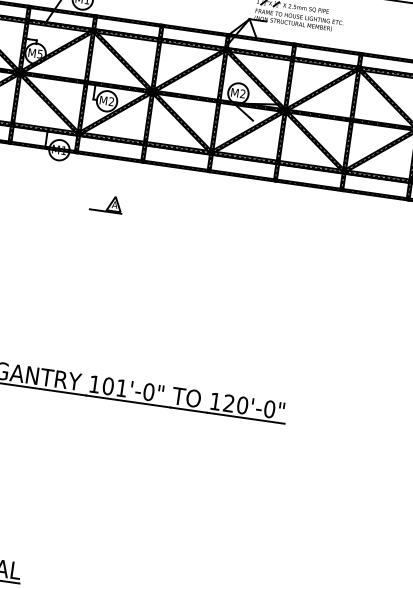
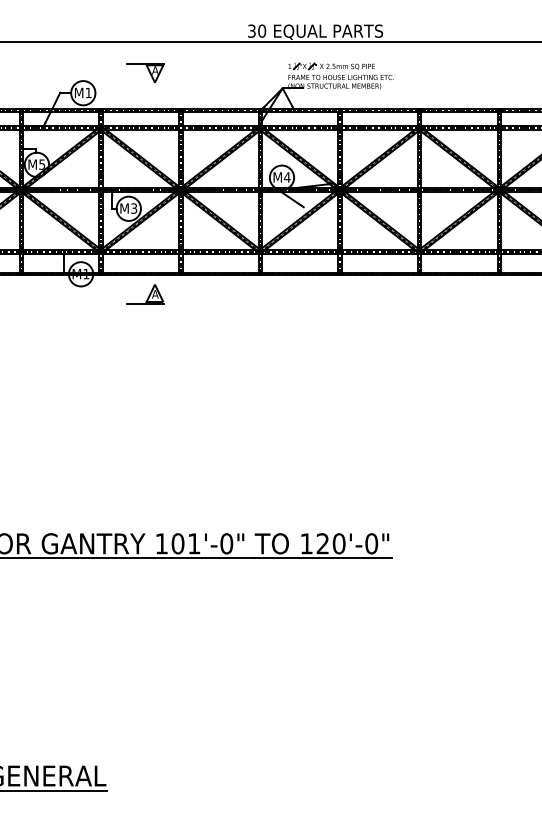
text: (243, 94) -> (287, 177), M2 -> M4
text: (111, 101) -> (134, 208), M2 -> M3
part: (106, 203) -> (145, 294), moved

